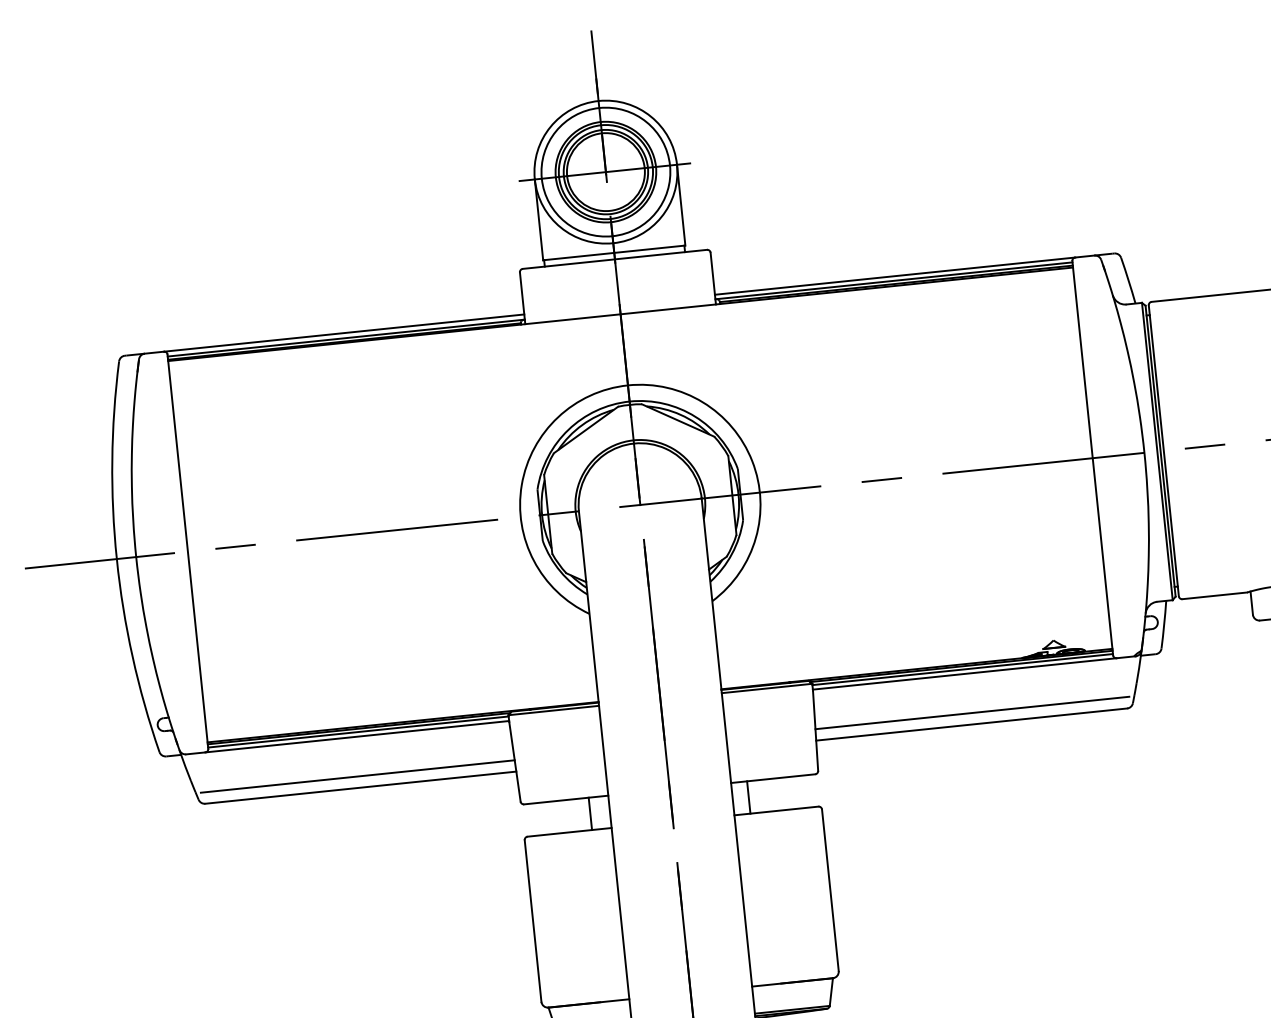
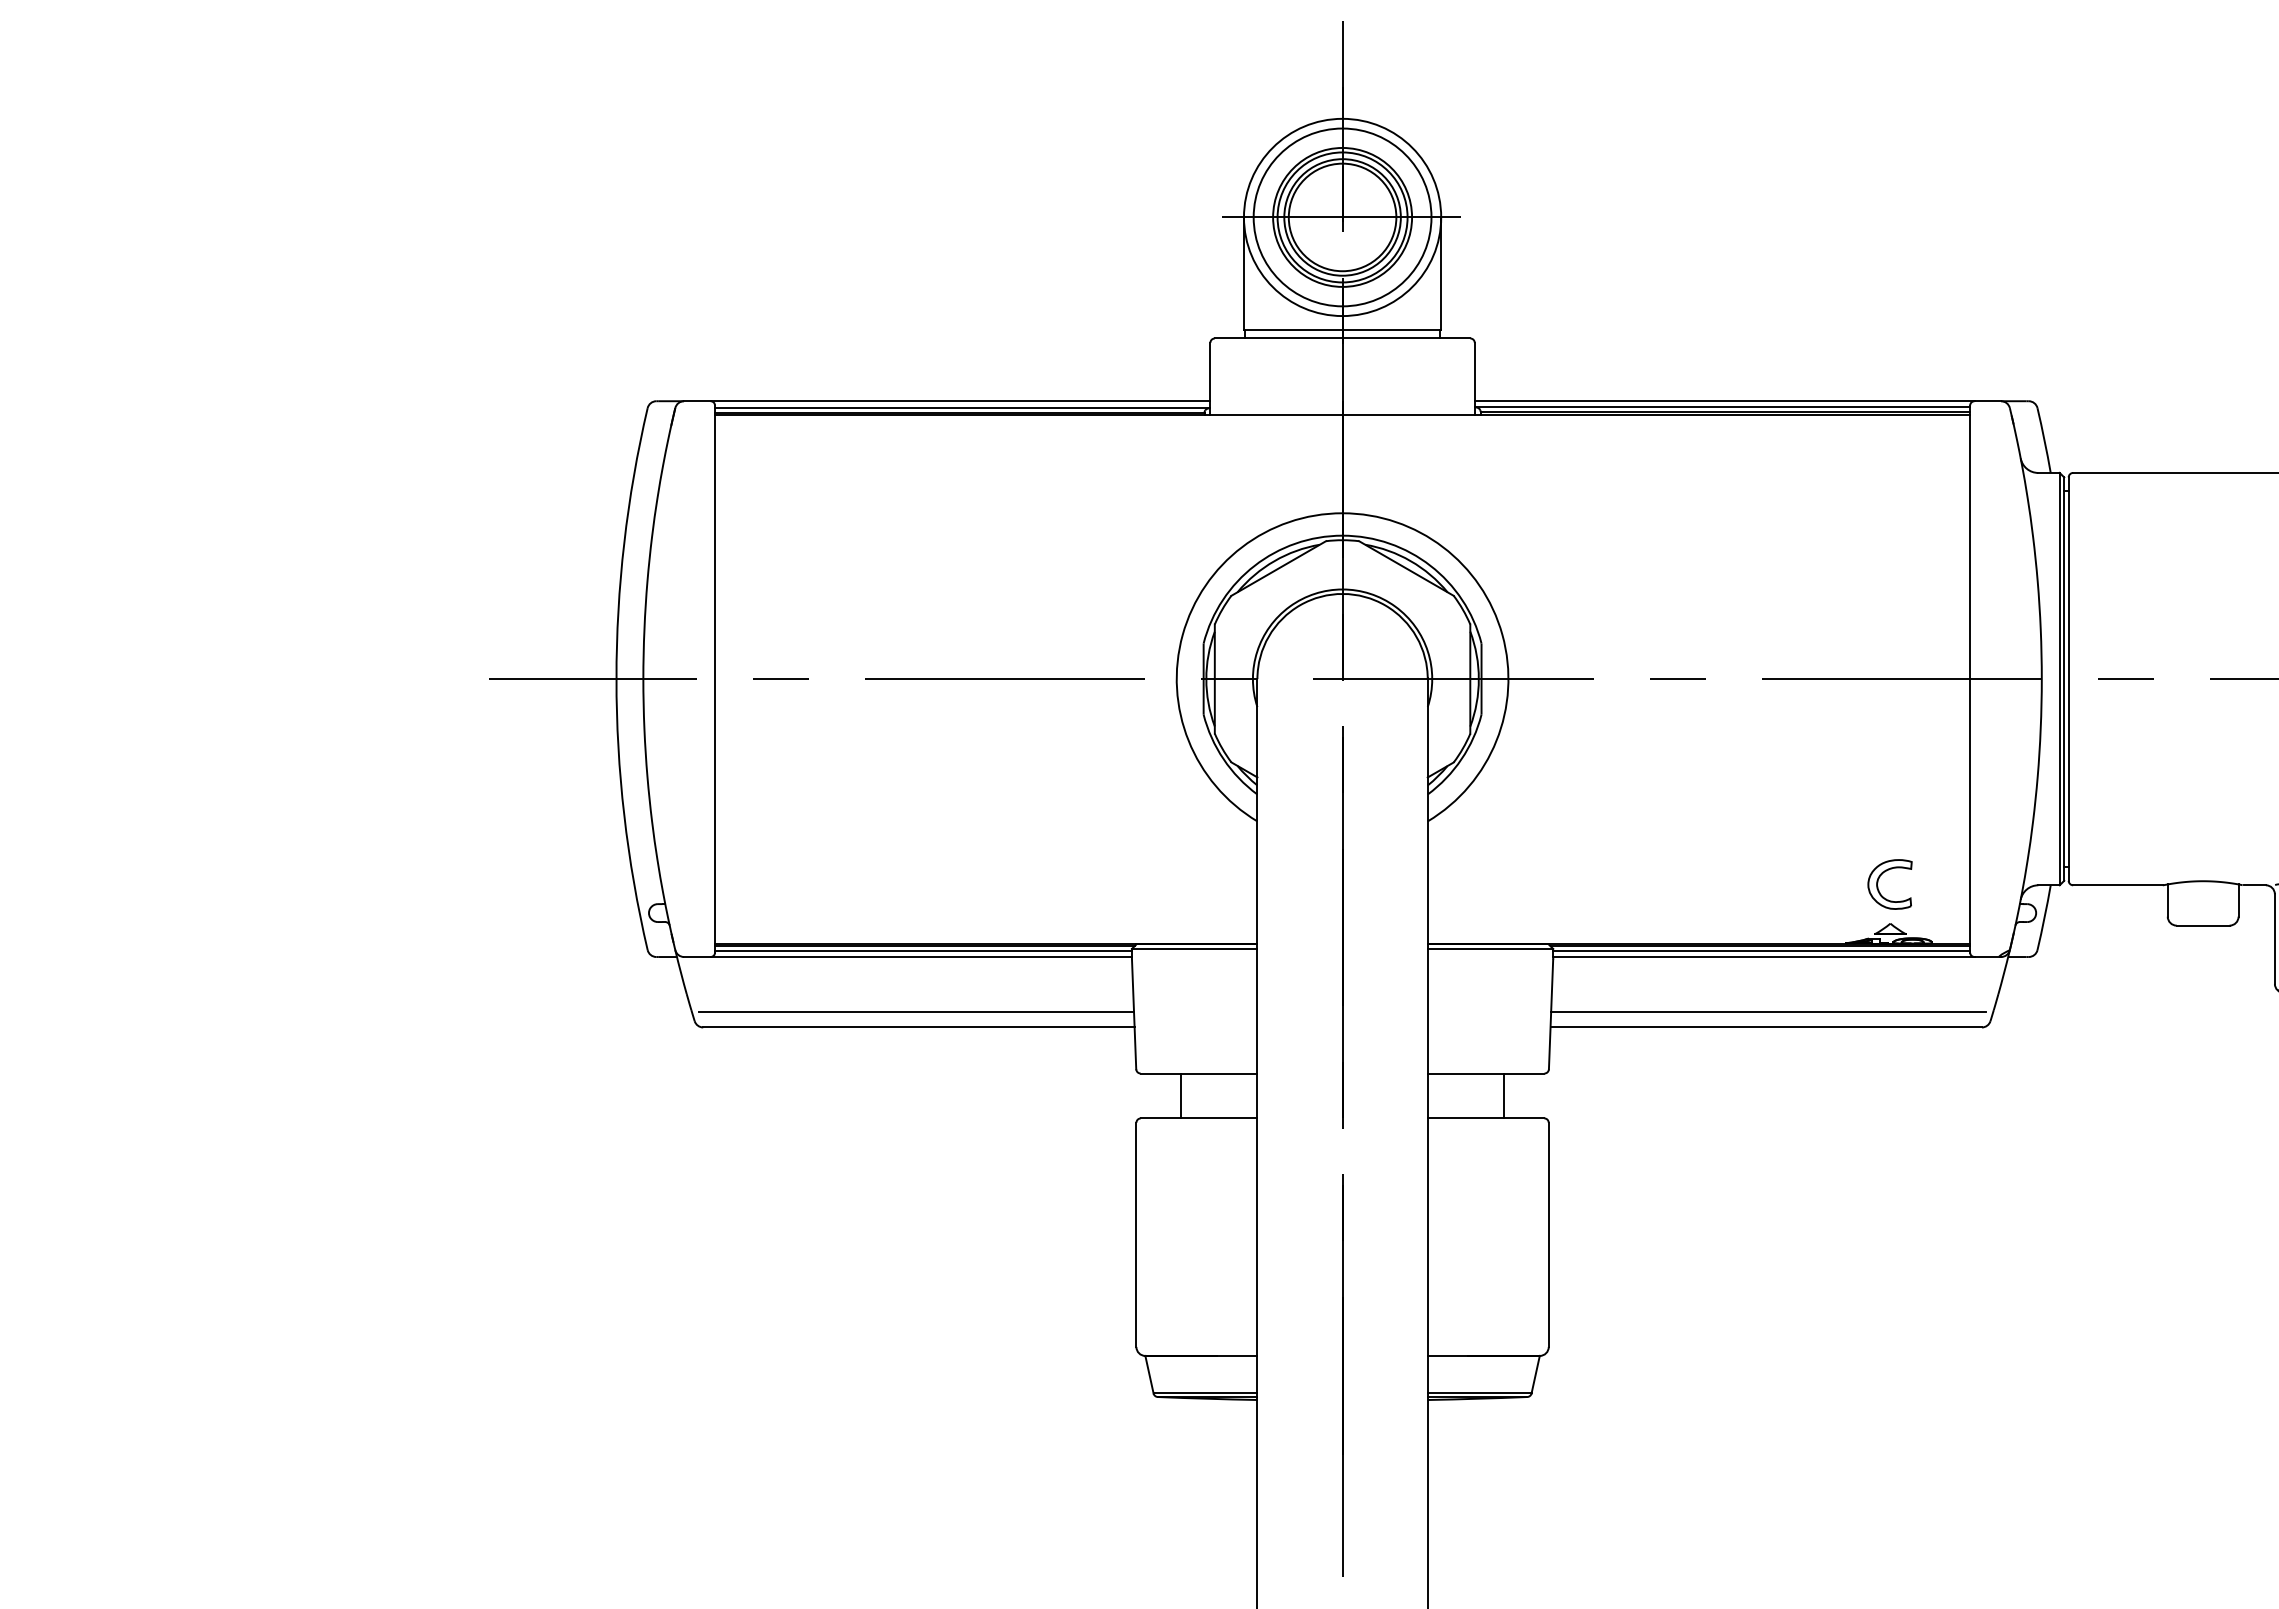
part: (1041, 611) -> (1878, 882), added
line: (748, 797) -> (1503, 1095), moved
line: (590, 813) -> (1181, 1095), moved

